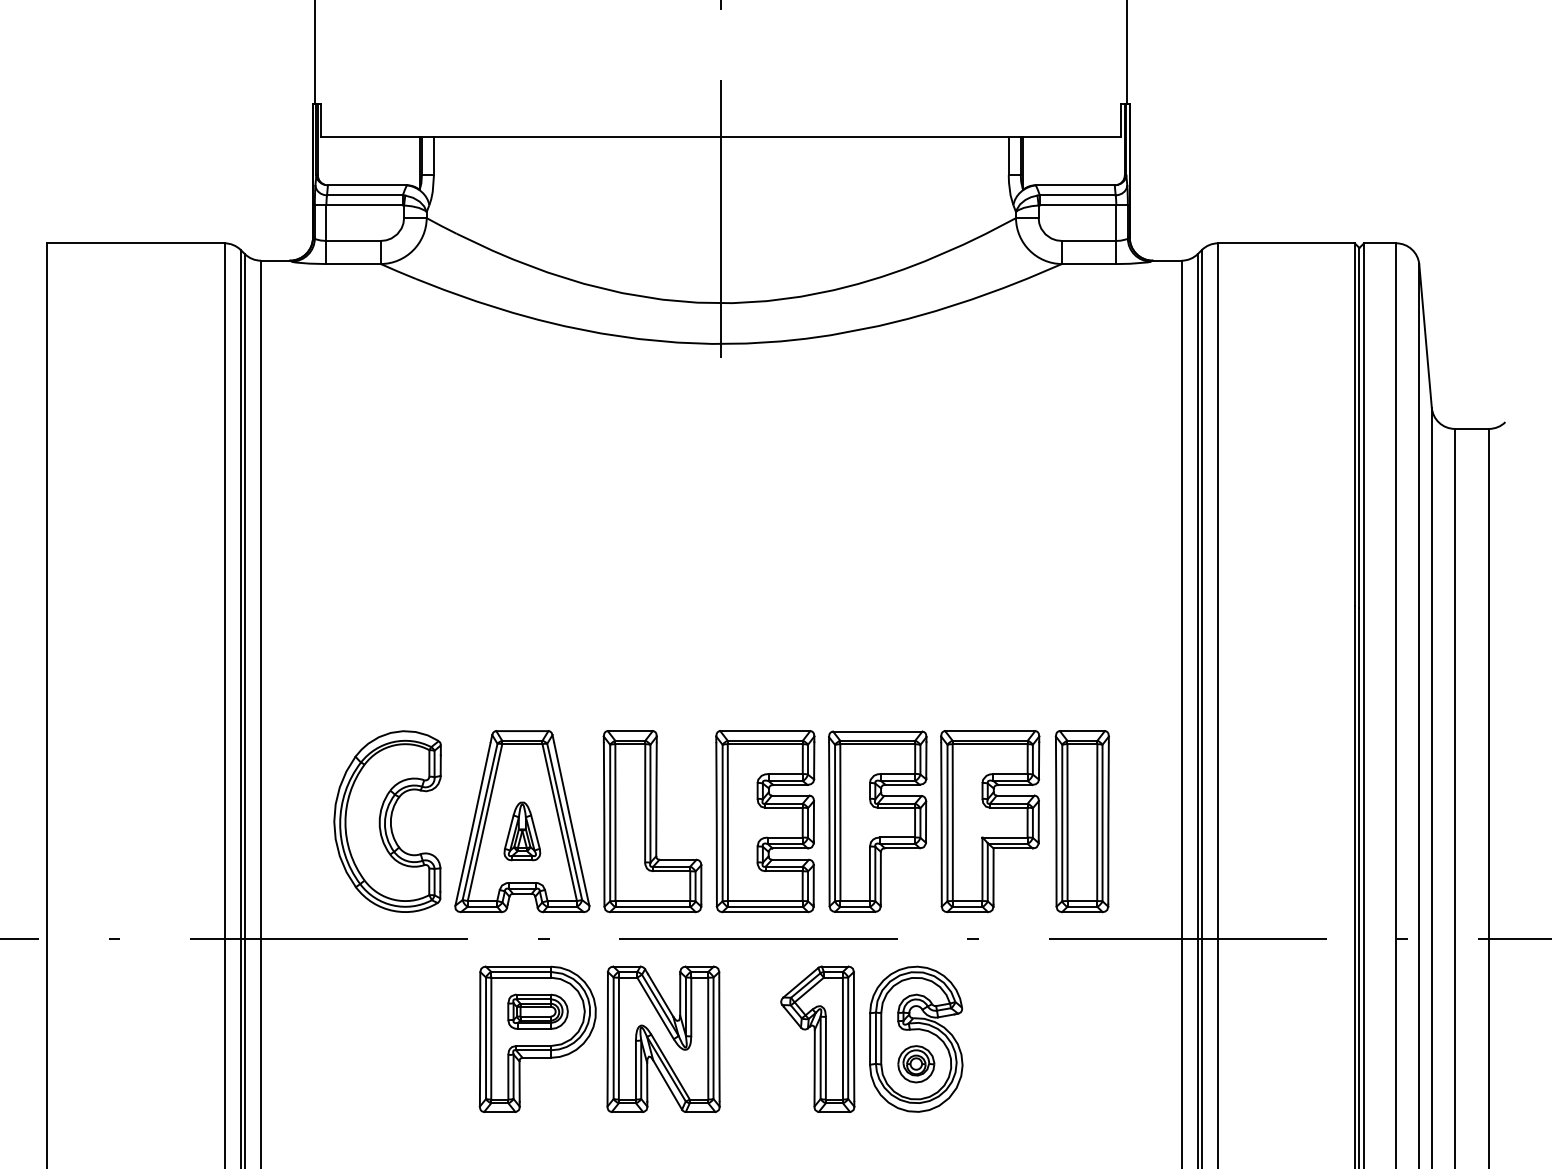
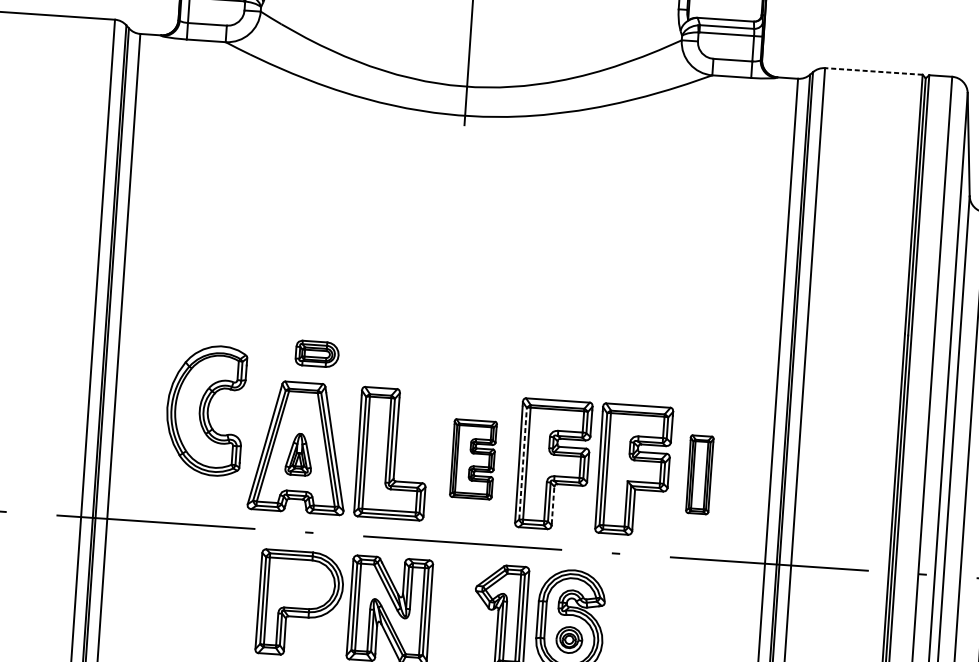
line: (1286, 243) -> (873, 71), solid -> dashed
part: (387, 821) -> (205, 410), moved
part: (765, 821) -> (473, 459), size x0.6
part: (1081, 821) -> (699, 474), size x0.6
line: (835, 822) -> (523, 463), solid -> dashed
line: (880, 877) -> (552, 504), solid -> dashed
part: (537, 1011) -> (316, 353), moved

